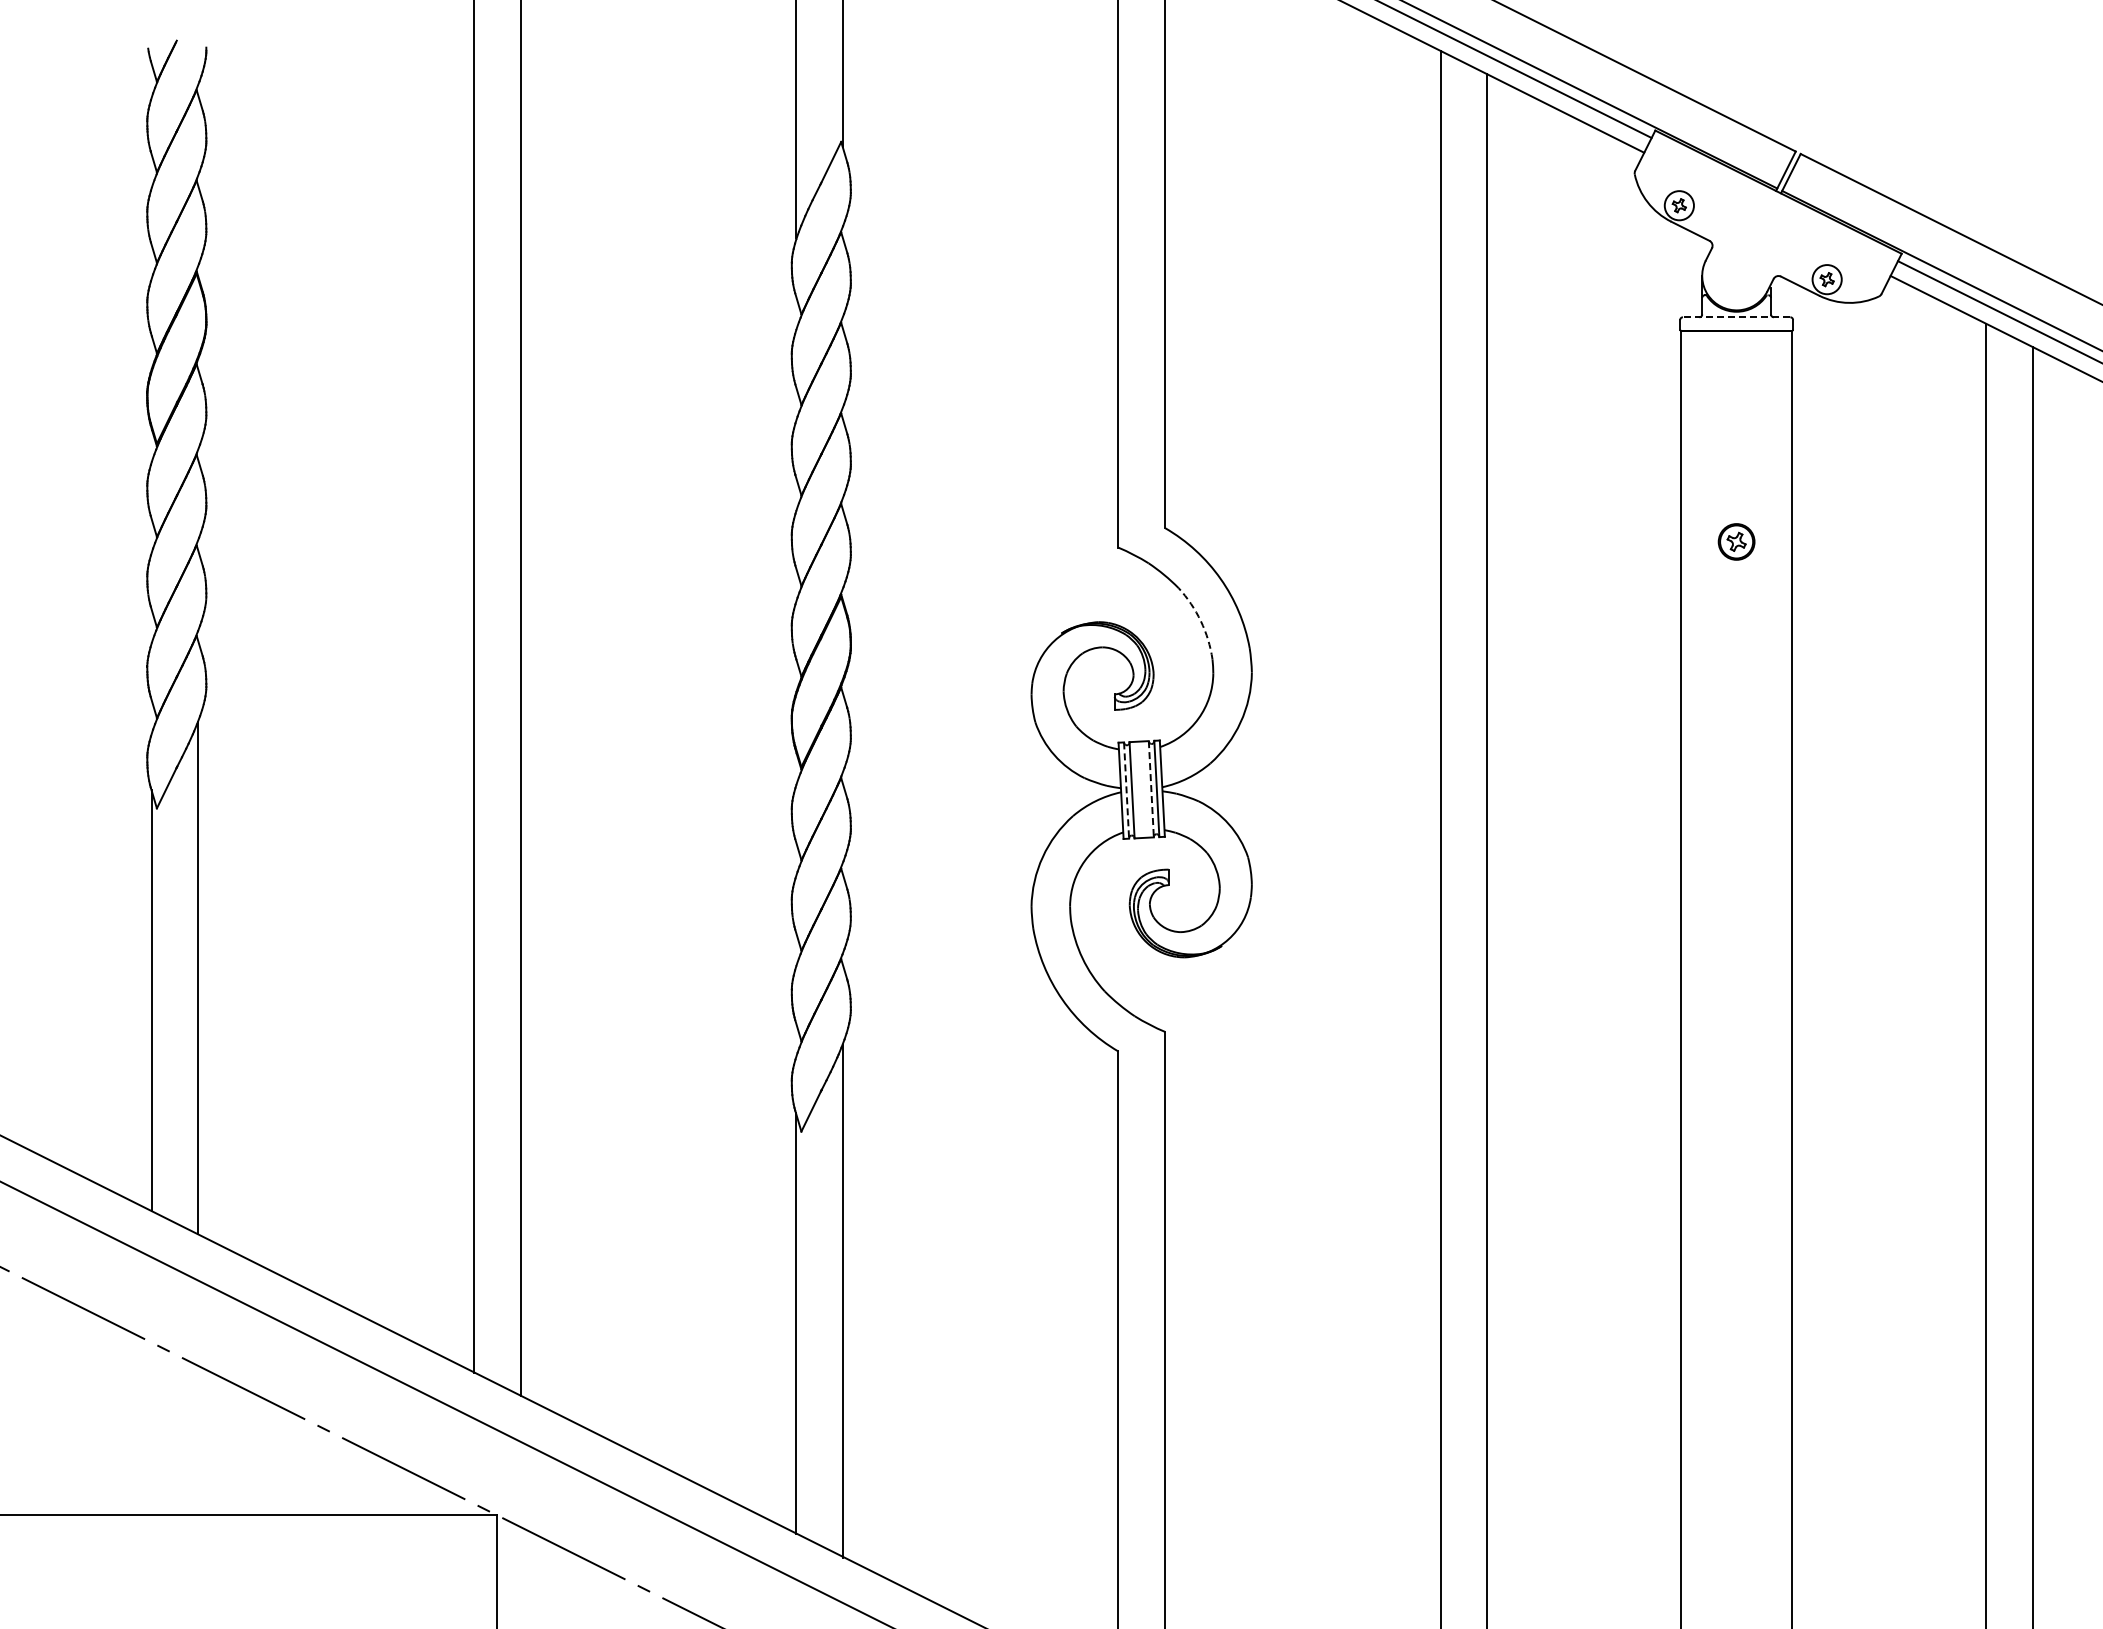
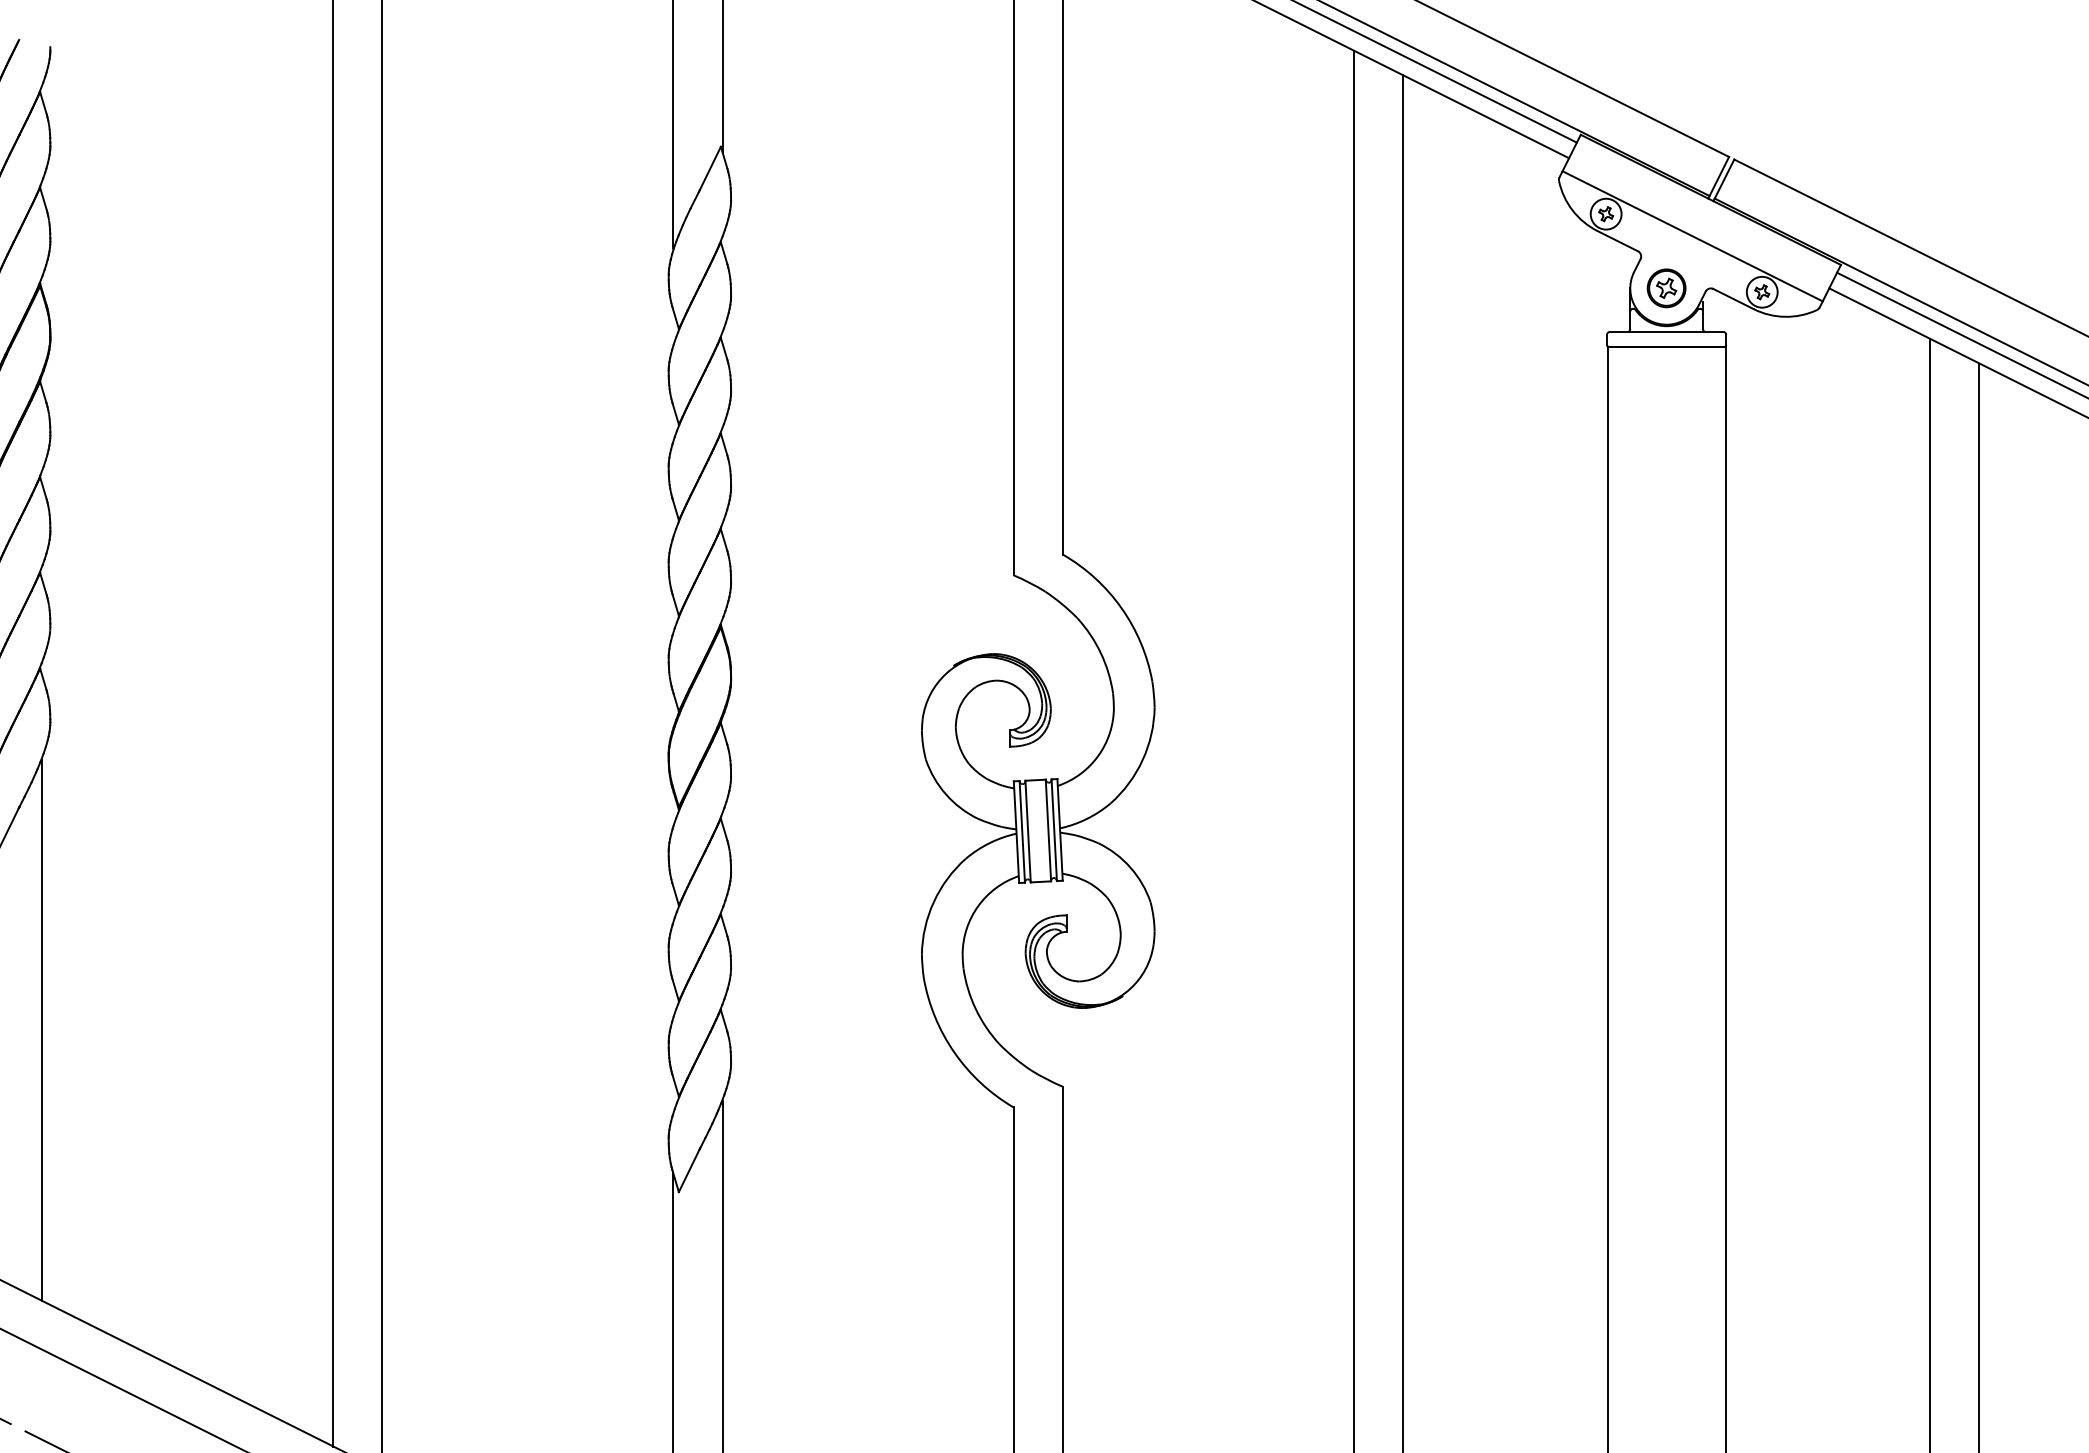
line: (1761, 226) -> (1692, 236), added
line: (1736, 317) -> (1666, 332), dashed -> solid
part: (1736, 541) -> (1666, 287), moved
arc: (1200, 621) -> (1100, 653), dashed -> solid
line: (1151, 789) -> (1048, 830), dashed -> solid
line: (1126, 791) -> (1022, 832), dashed -> solid

